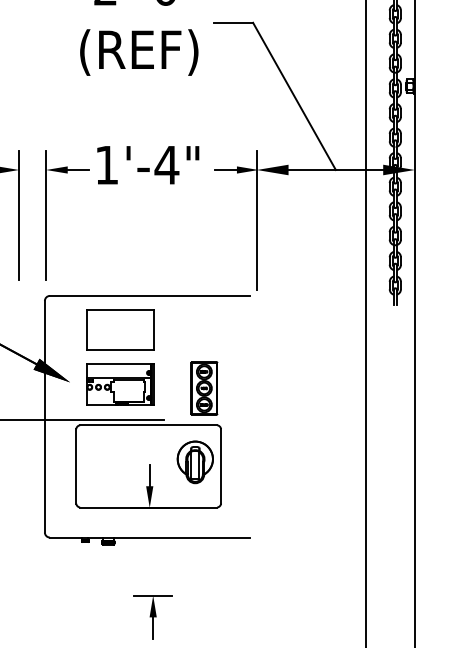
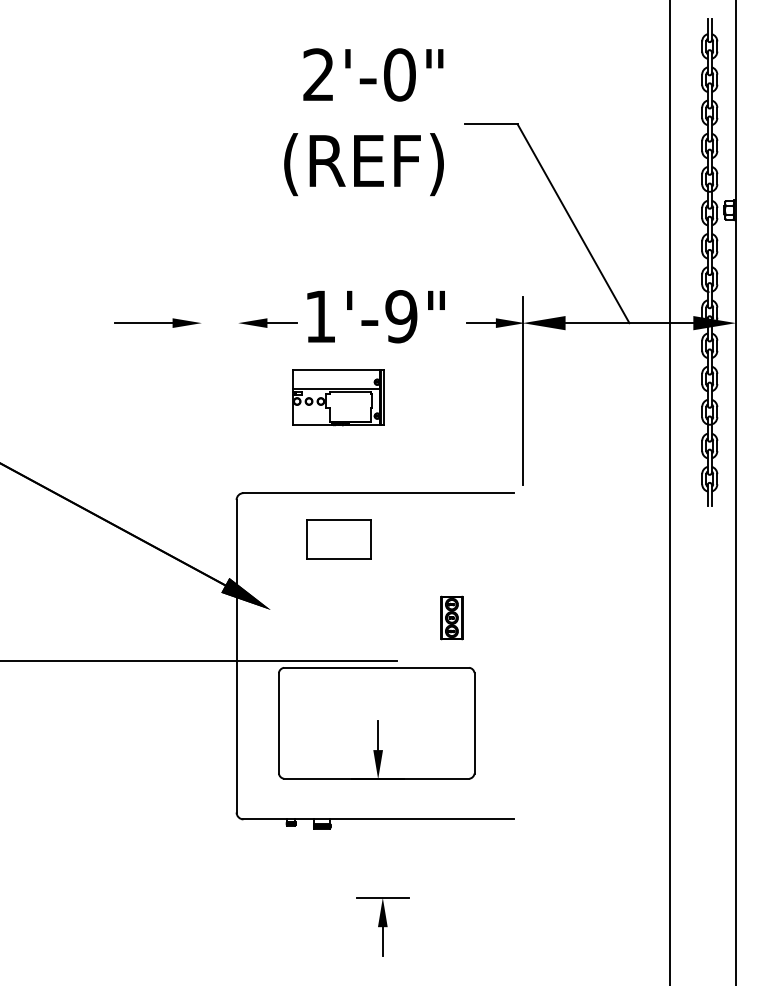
text: (167, 165) -> (401, 316), 1'-4" -> 1'-9"
line: (18, 215) -> (201, 384), removed
line: (46, 215) -> (238, 384), removed
part: (120, 330) -> (338, 539), size x0.7
part: (120, 384) -> (338, 397), moved
part: (204, 388) -> (451, 617), size x0.6
part: (195, 462) -> (439, 717), removed

